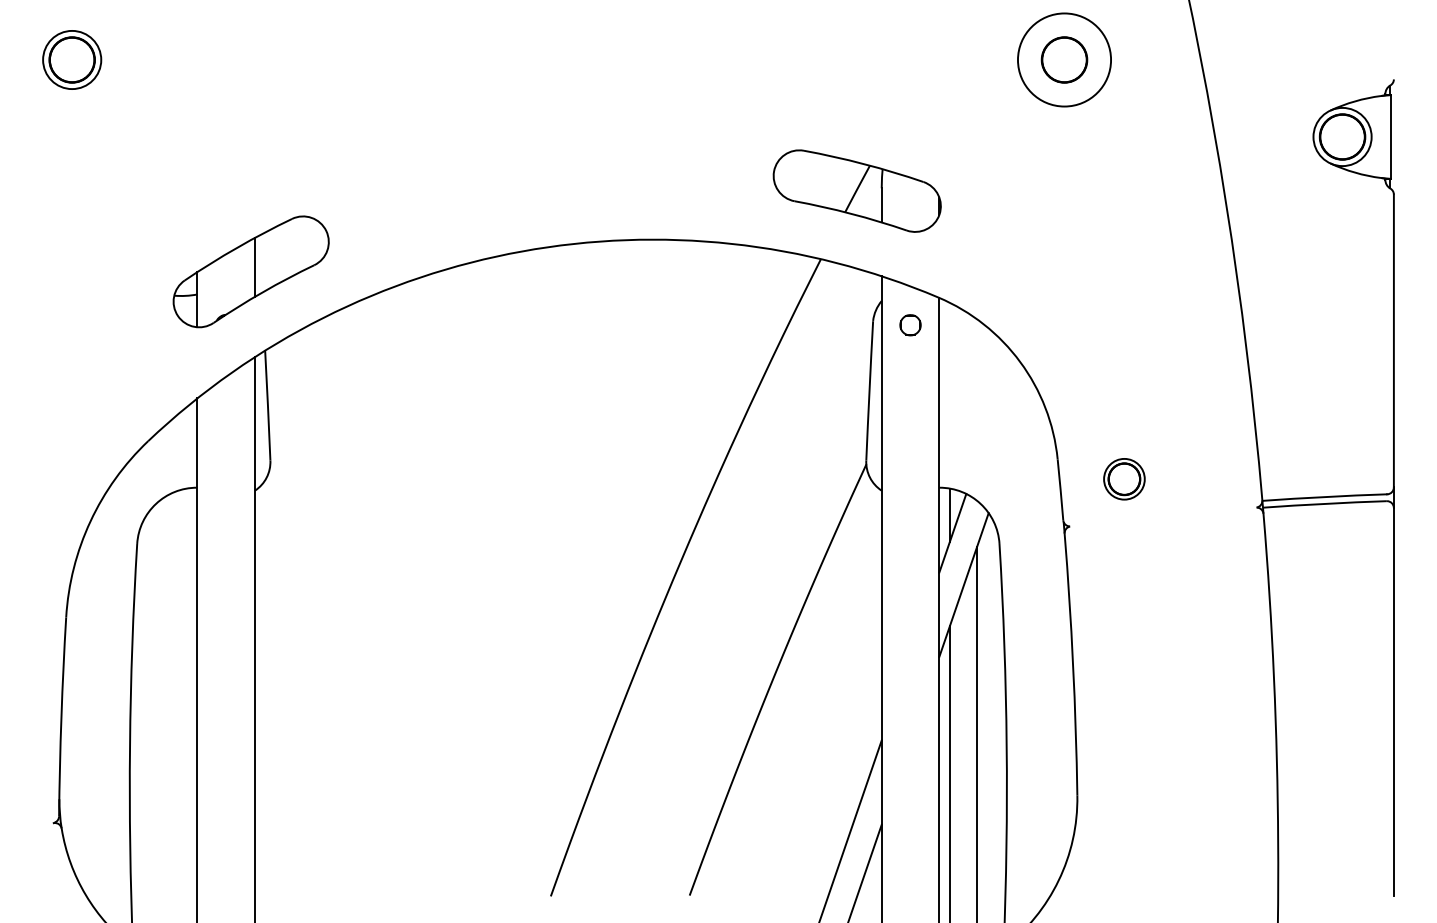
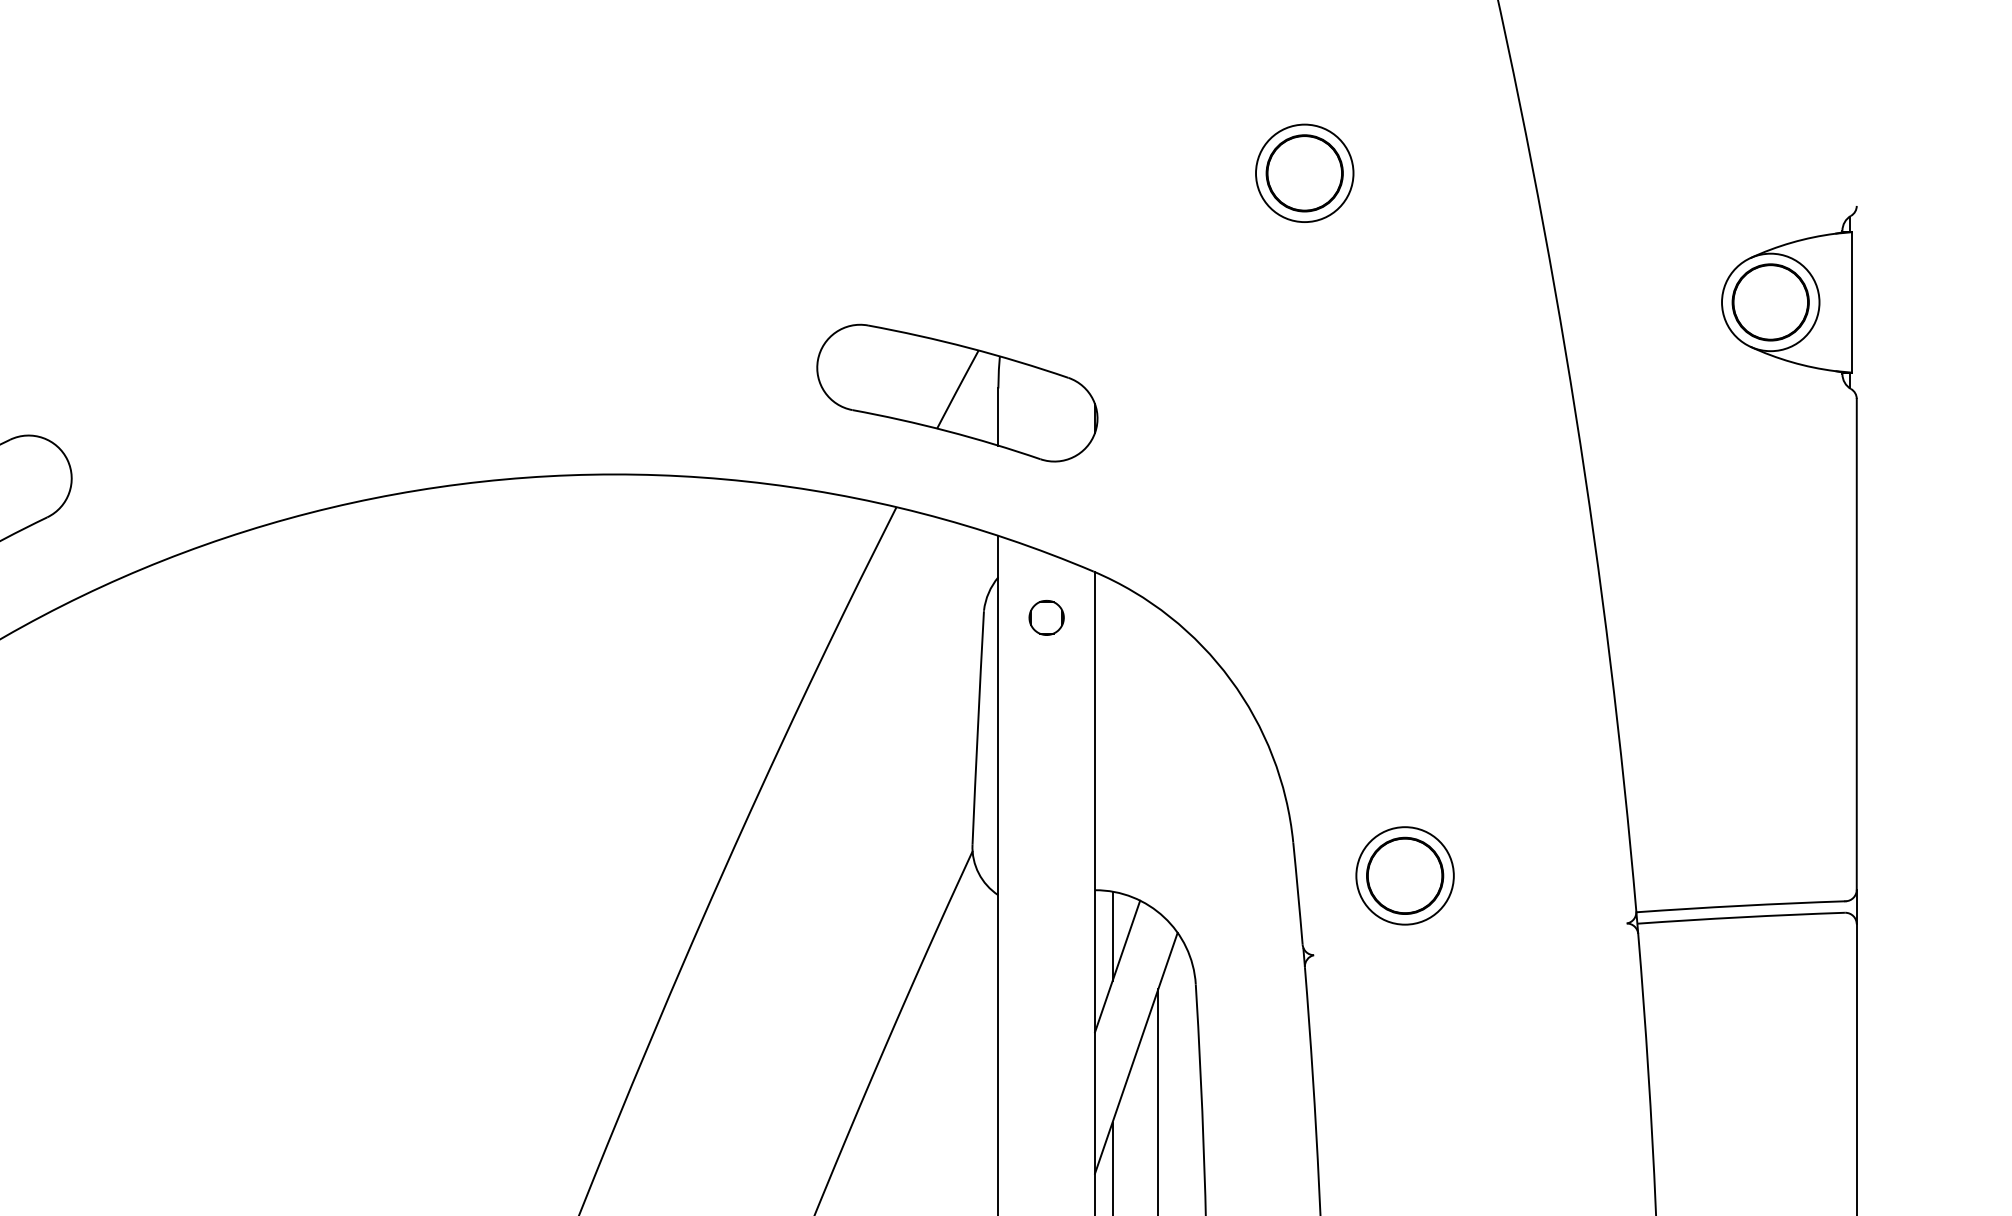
circle: (1064, 59) -> (1304, 172), size x0.62
part: (1124, 479) -> (1405, 876), size x1.43

